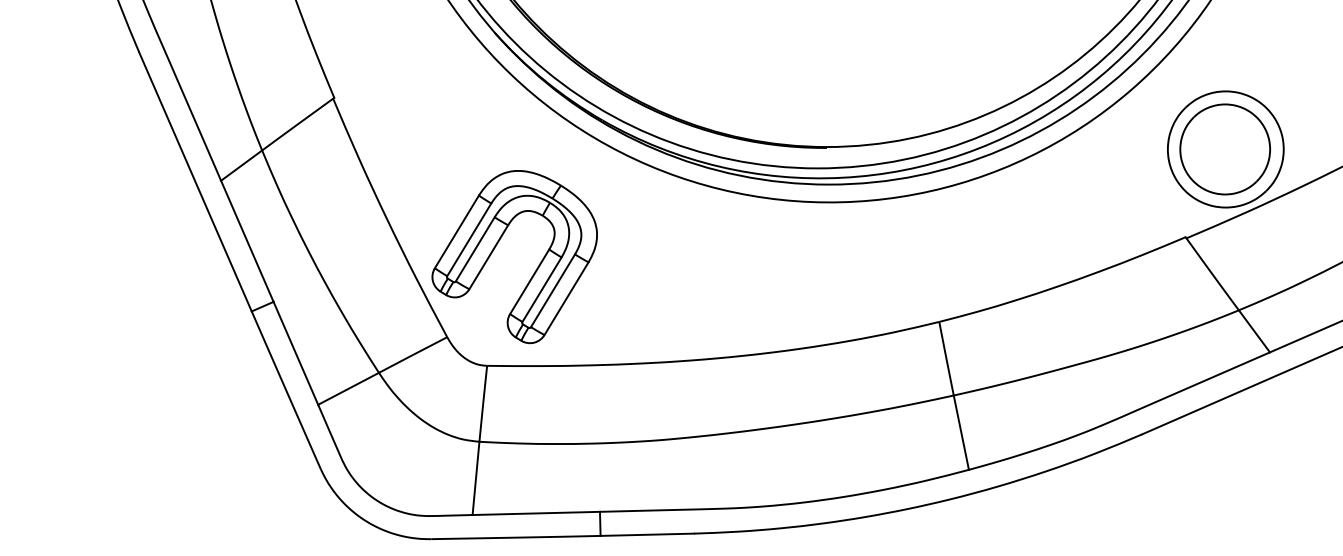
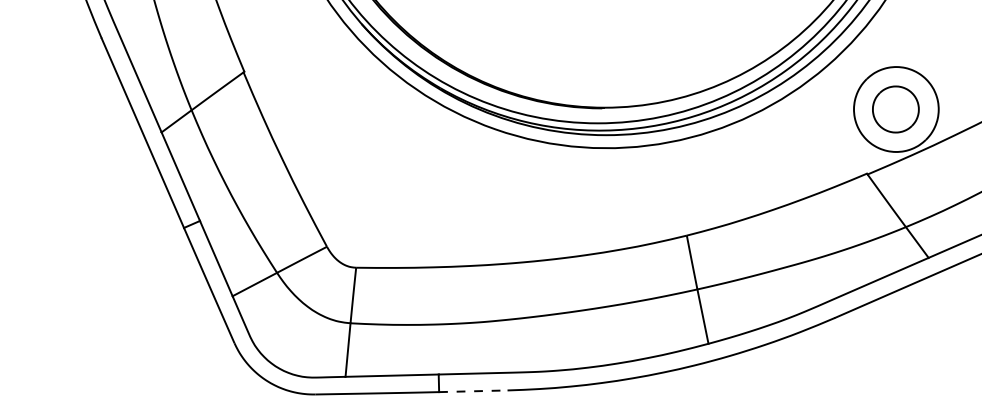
part: (1224, 149) -> (895, 109), size x0.7
part: (495, 248) -> (362, 181), removed
line: (647, 534) -> (473, 391), solid -> dashed

